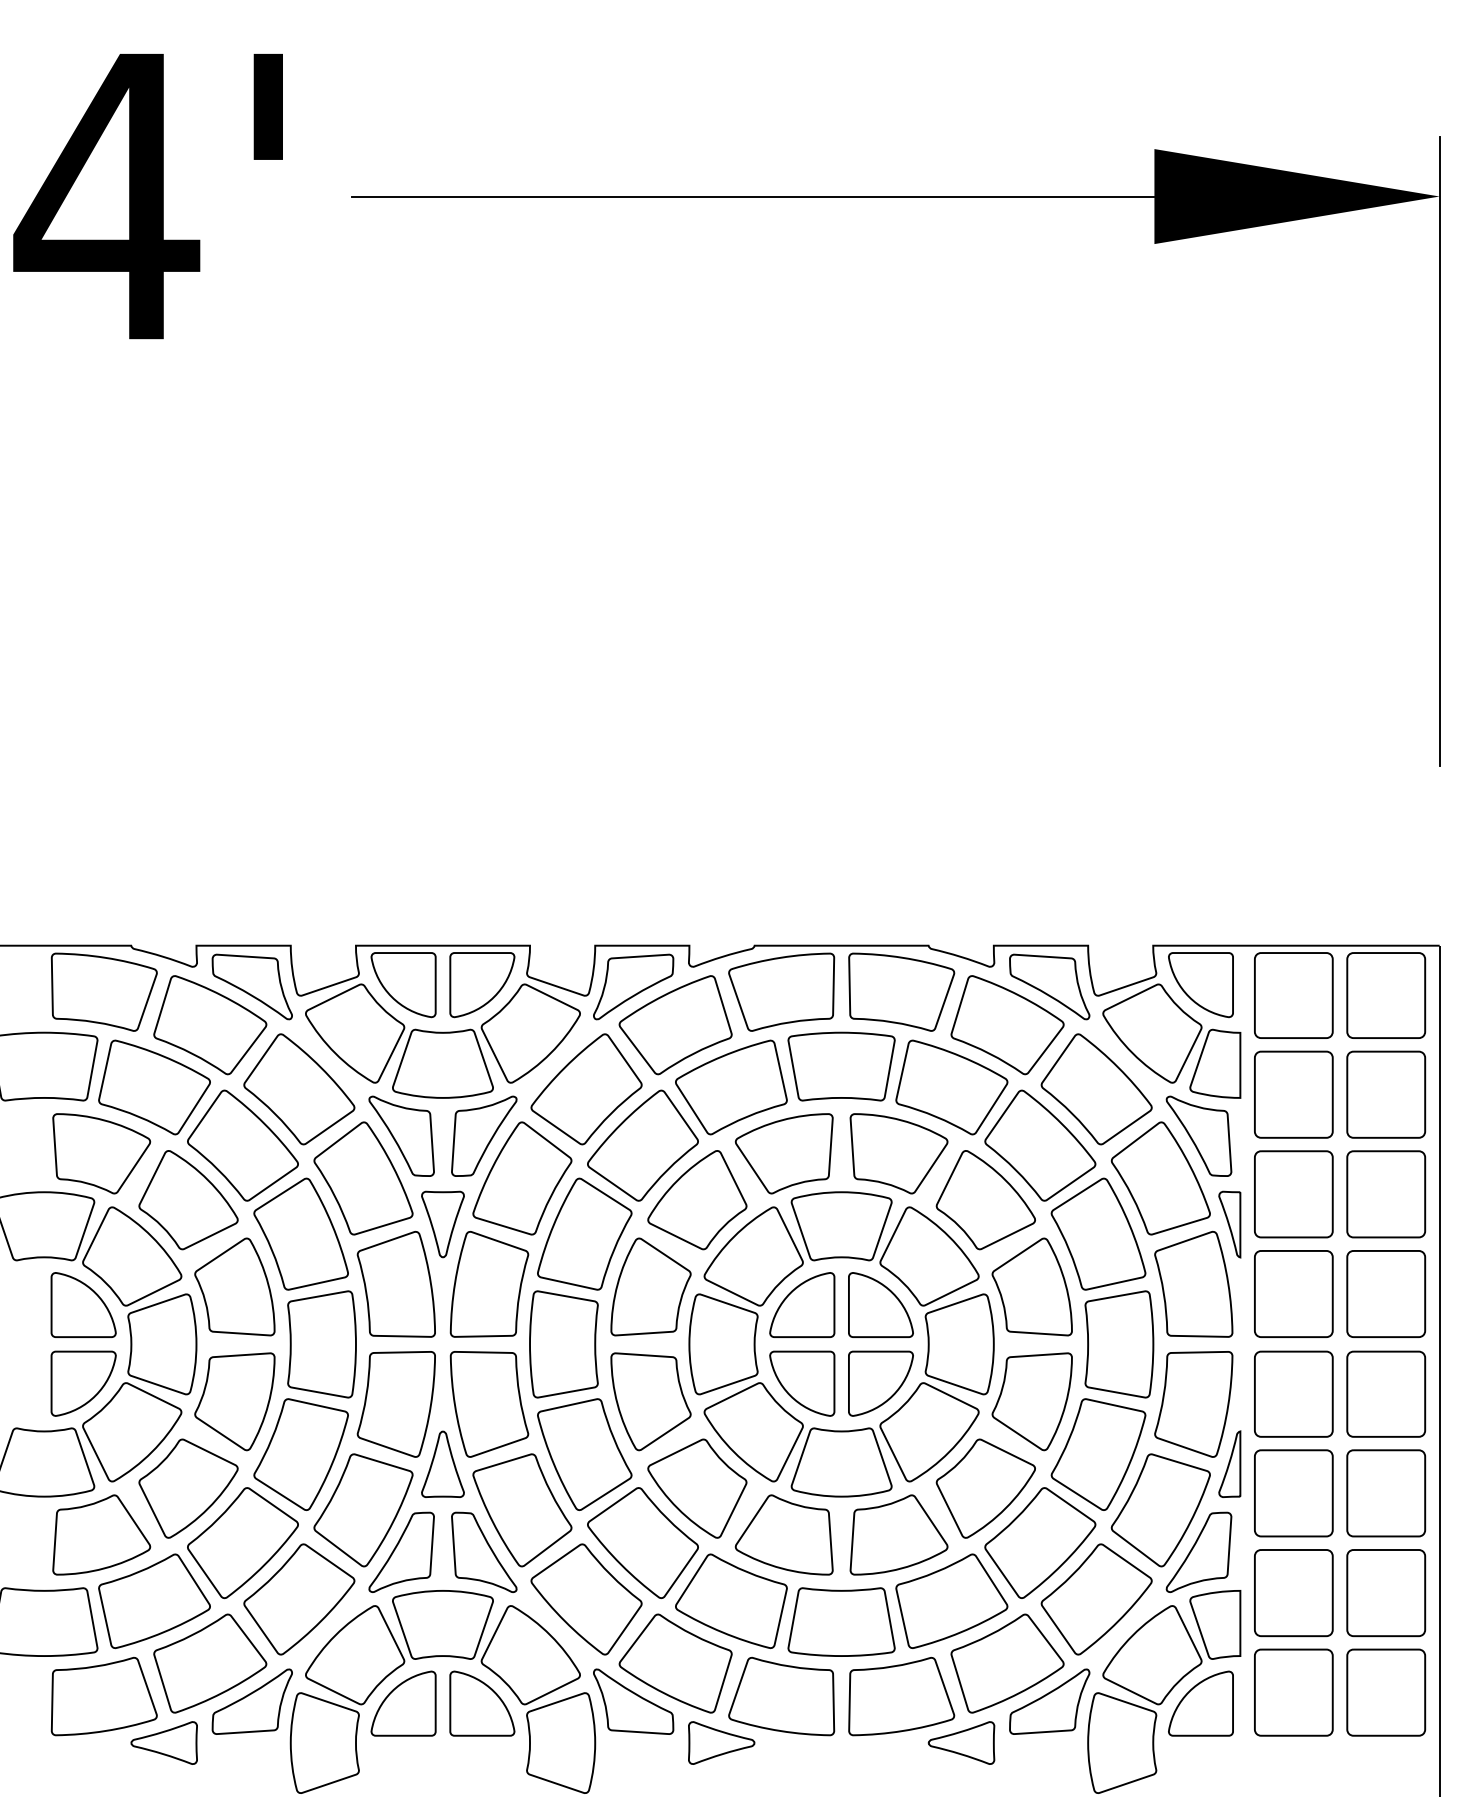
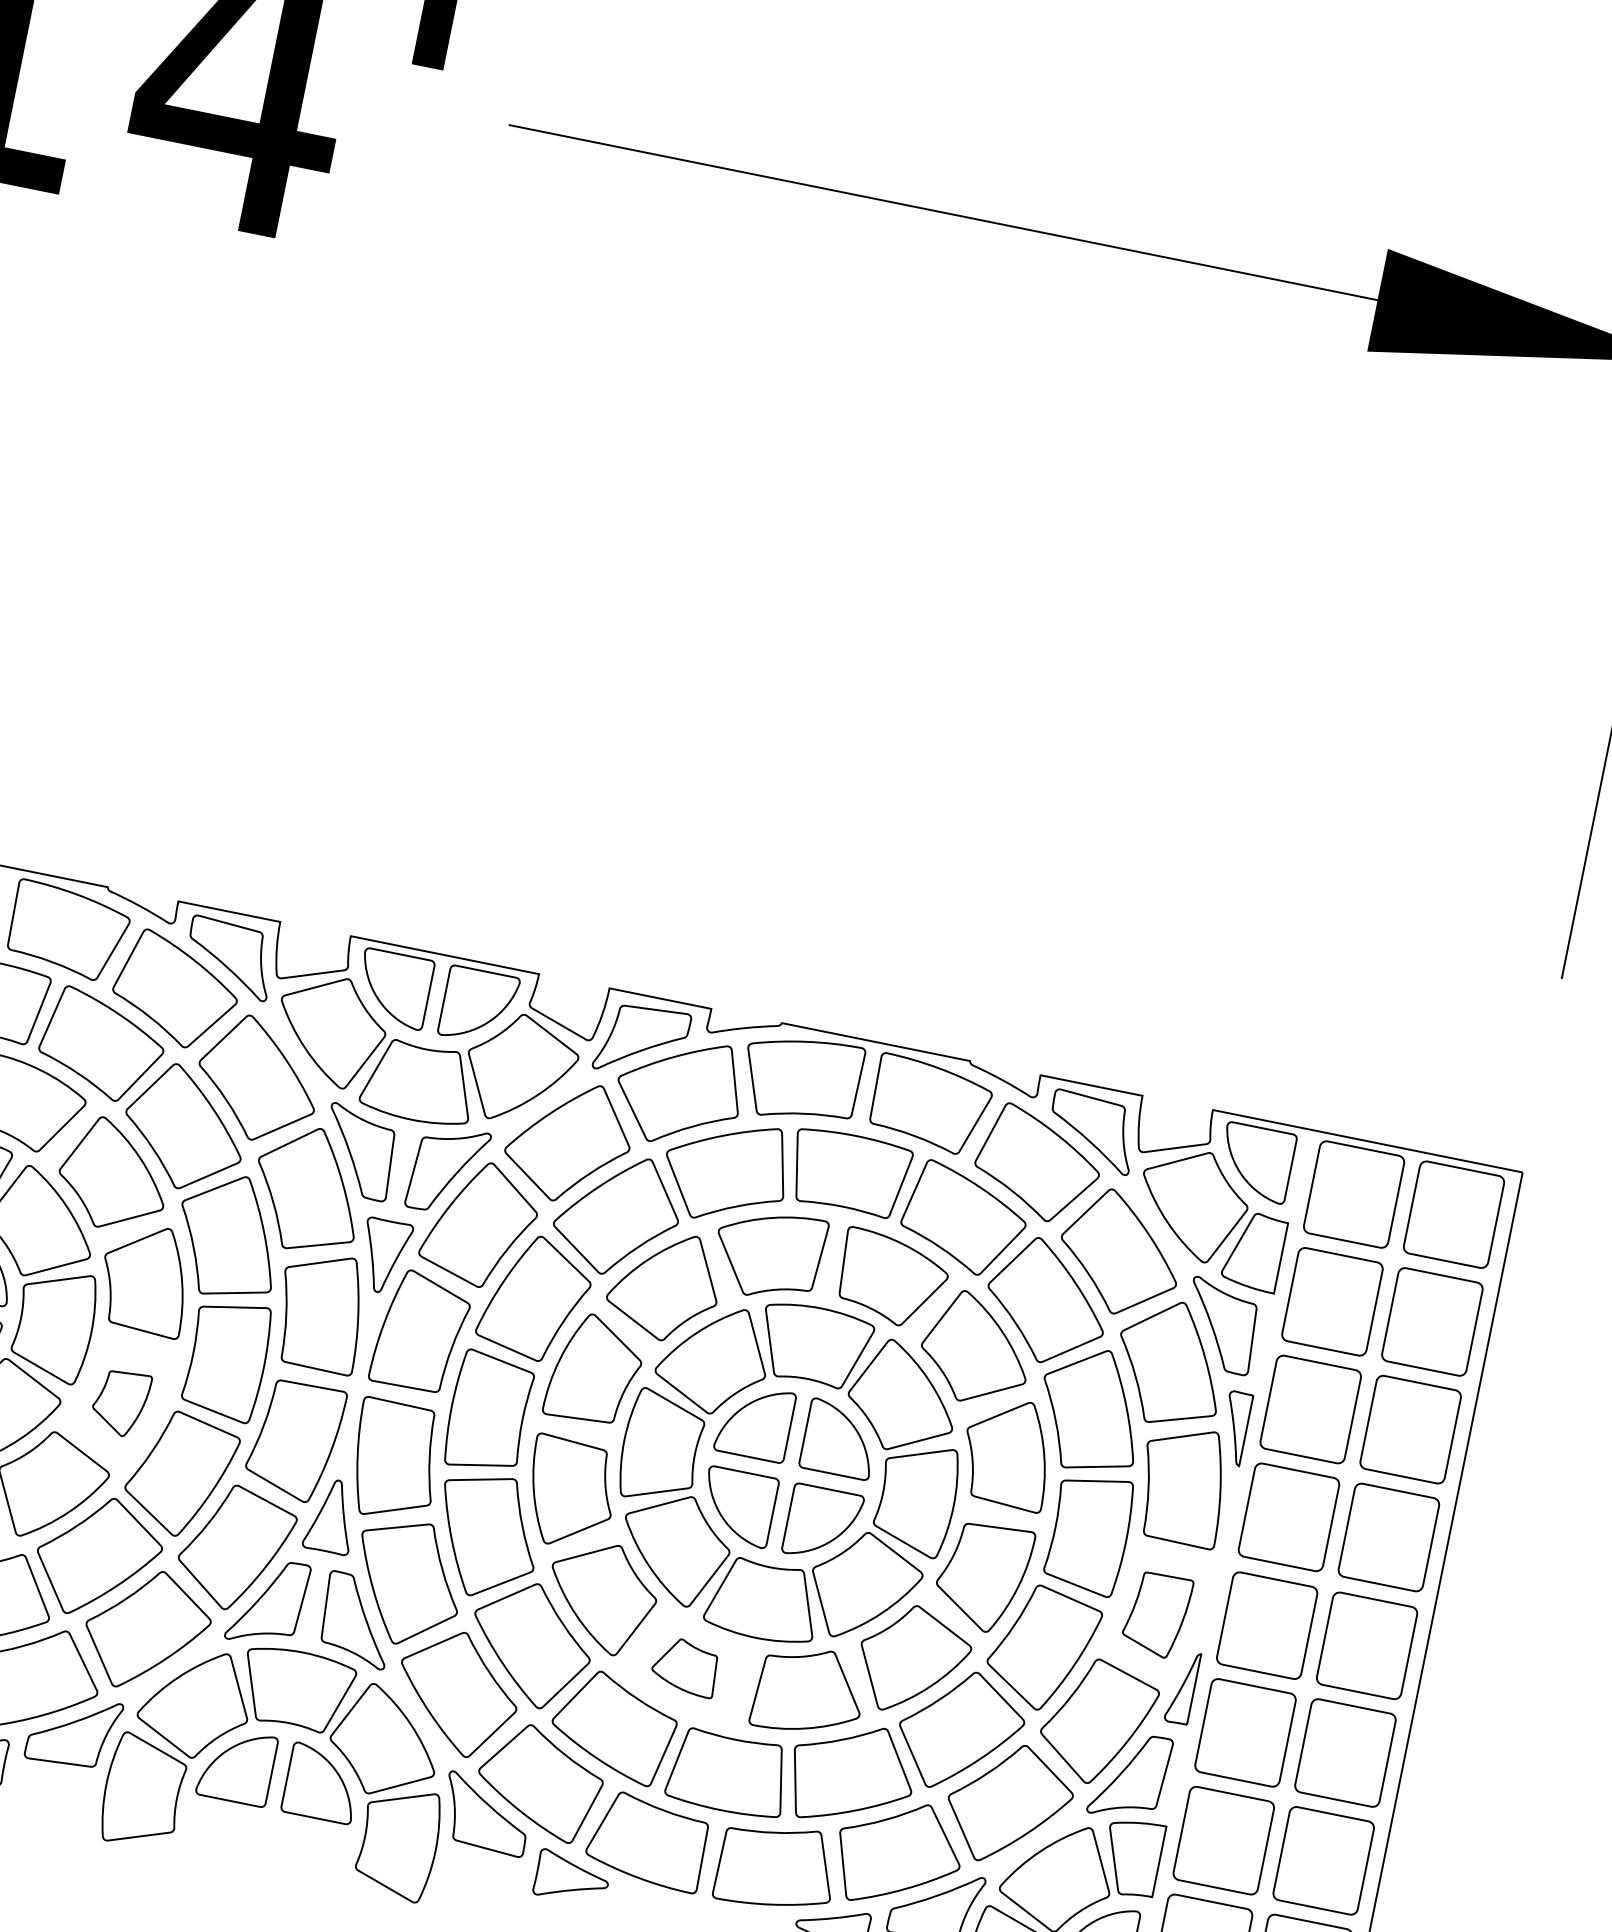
part: (234, 1401) -> (120, 1402), size x0.6
part: (1193, 1404) -> (1156, 1614), size x0.7
part: (783, 1534) -> (684, 1666), size x0.6

